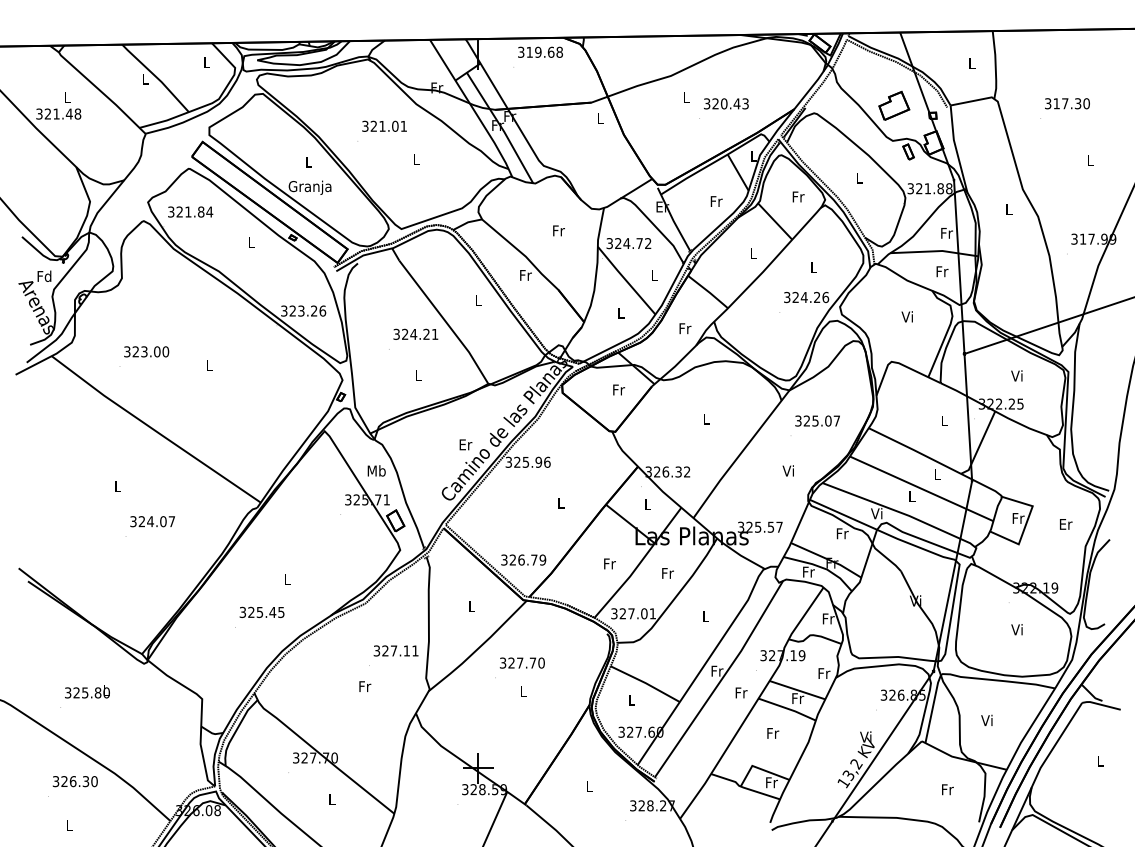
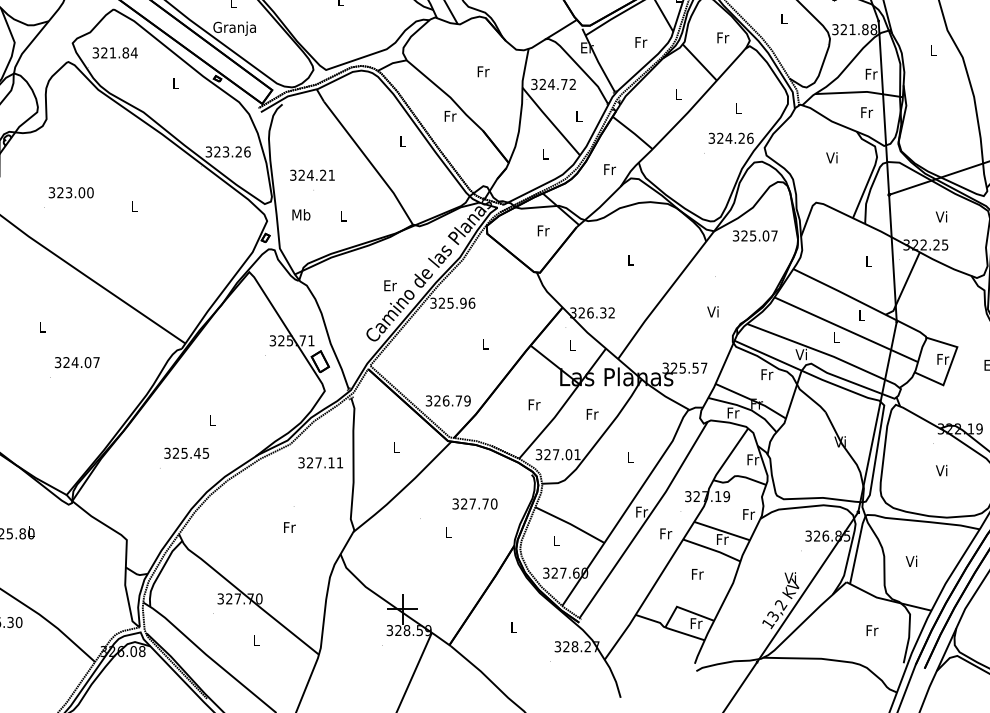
text: (415, 333) -> (312, 174), moved
text: (817, 420) -> (755, 235), moved
text: (376, 470) -> (301, 214), moved
text: (395, 650) -> (320, 462), moved
text: (521, 662) -> (474, 503), moved

